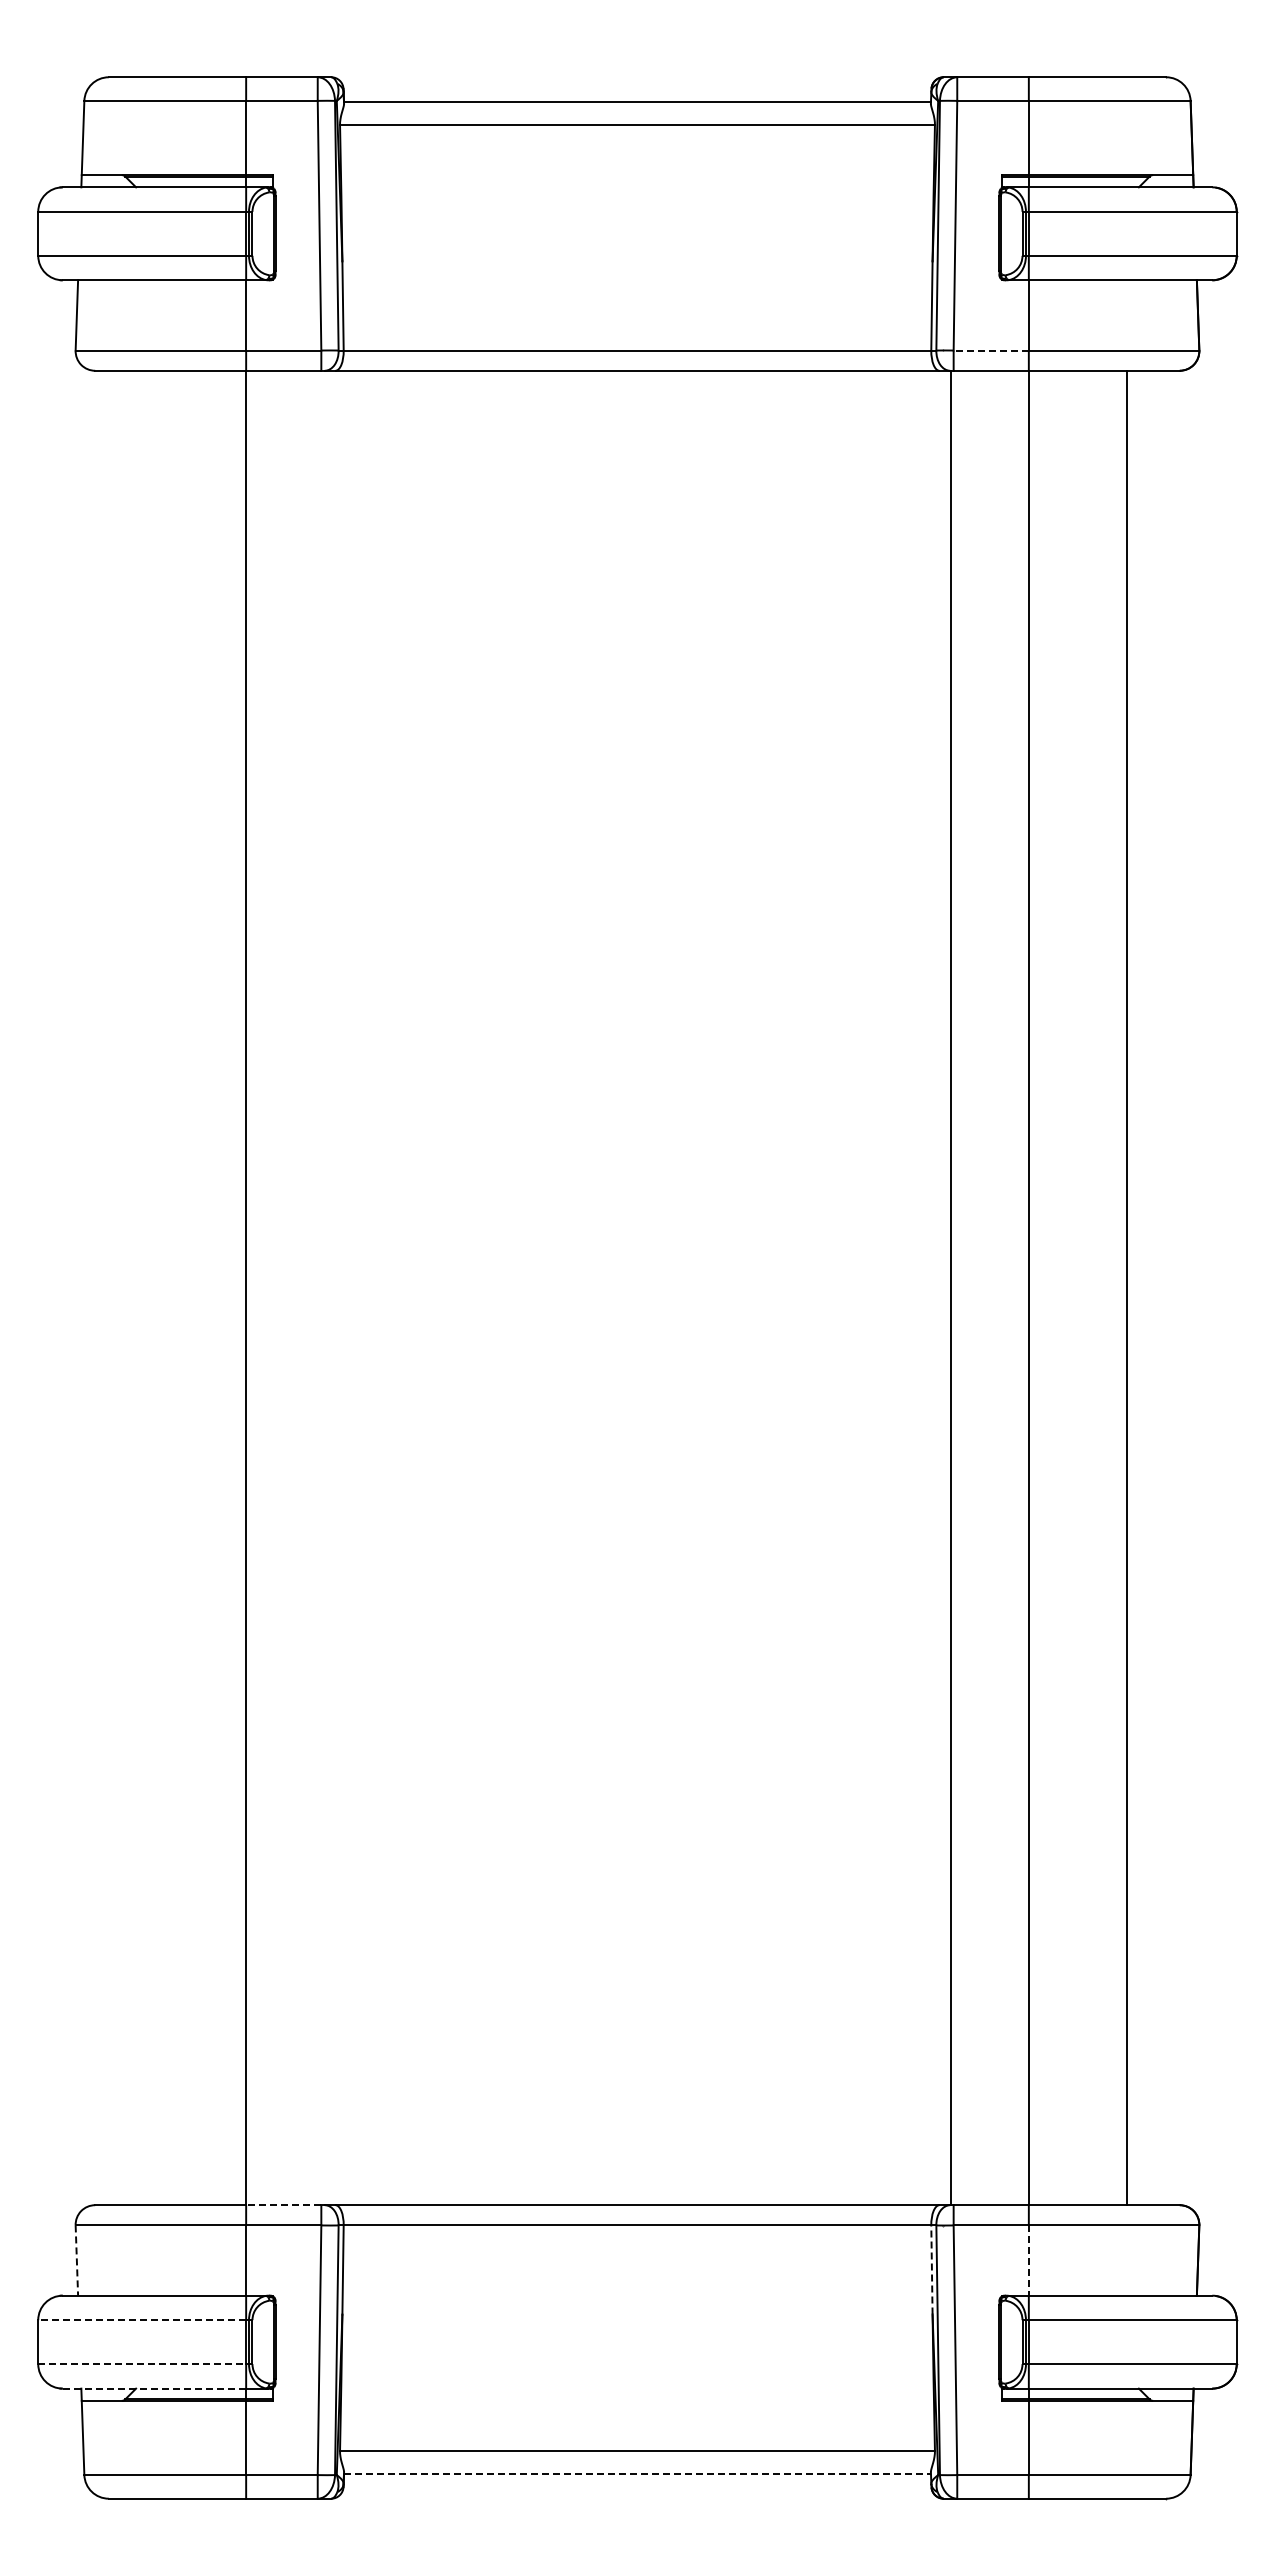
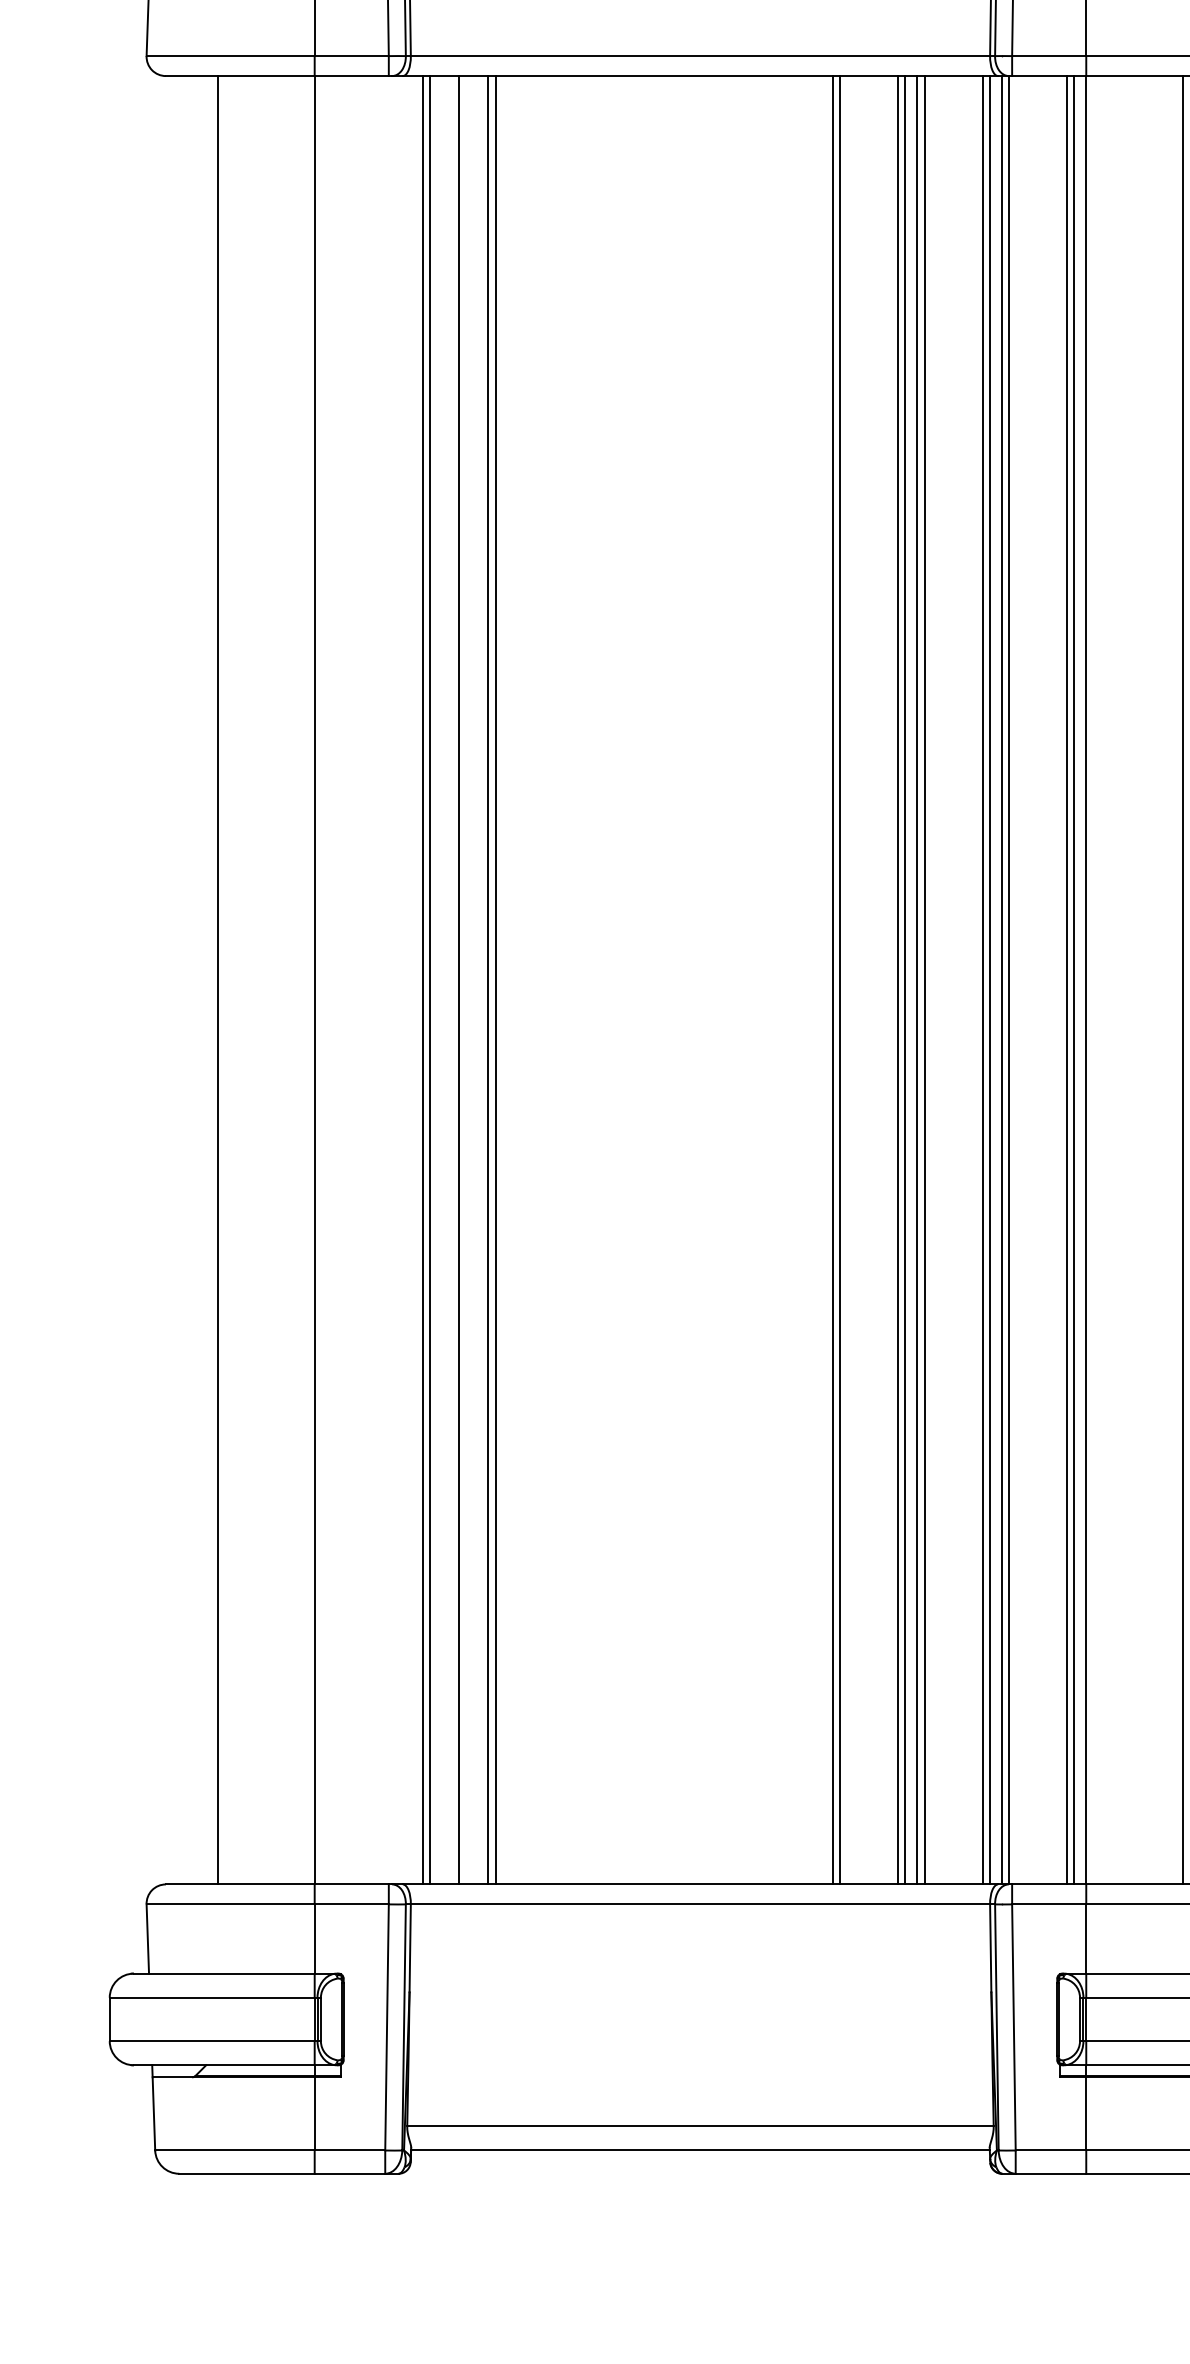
line: (991, 350) -> (1049, 56), dashed -> solid
line: (148, 1287) -> (218, 979), added
line: (356, 1287) -> (423, 979), added
line: (363, 1287) -> (430, 979), added
line: (392, 1287) -> (458, 979), added
line: (422, 1287) -> (488, 979), added
line: (429, 1287) -> (495, 979), added
line: (772, 1287) -> (833, 979), added
line: (779, 1287) -> (840, 979), added
line: (838, 1287) -> (898, 979), added
line: (845, 1287) -> (905, 979), added
line: (857, 1287) -> (917, 979), added
line: (864, 1287) -> (924, 979), added
line: (923, 1287) -> (982, 979), added
line: (931, 1287) -> (990, 979), added
line: (943, 1287) -> (1002, 979), added
line: (1009, 1287) -> (1067, 979), added
line: (1016, 1287) -> (1074, 979), added
line: (283, 2205) -> (351, 1884), dashed -> solid
line: (76, 2261) -> (147, 1939), dashed -> solid
line: (1028, 2261) -> (1085, 1939), dashed -> solid
line: (931, 2269) -> (990, 1947), dashed -> solid
line: (142, 2320) -> (212, 1998), dashed -> solid
line: (142, 2364) -> (212, 2041), dashed -> solid
line: (154, 2388) -> (224, 2065), dashed -> solid
line: (637, 2474) -> (700, 2149), dashed -> solid

